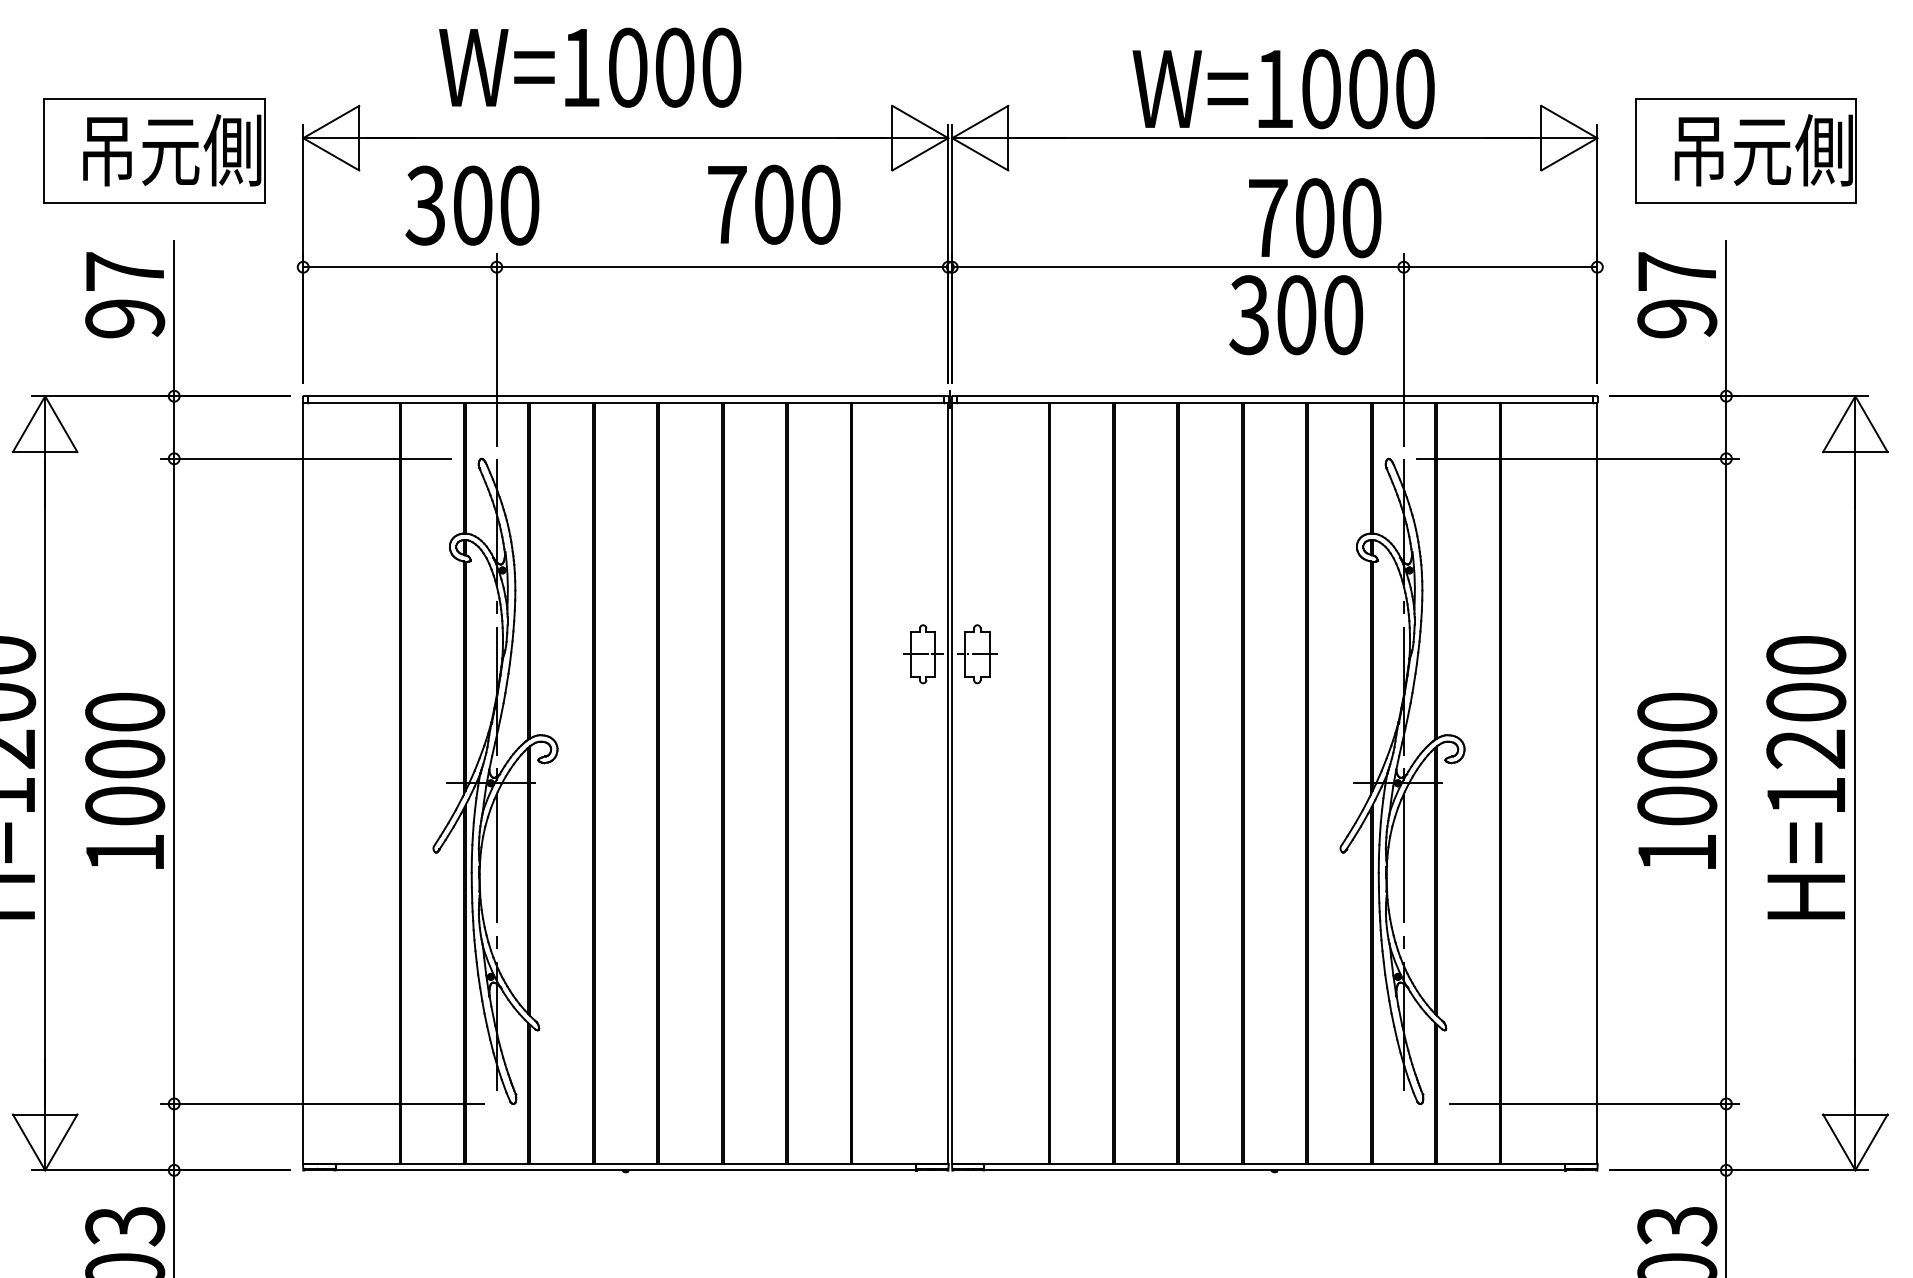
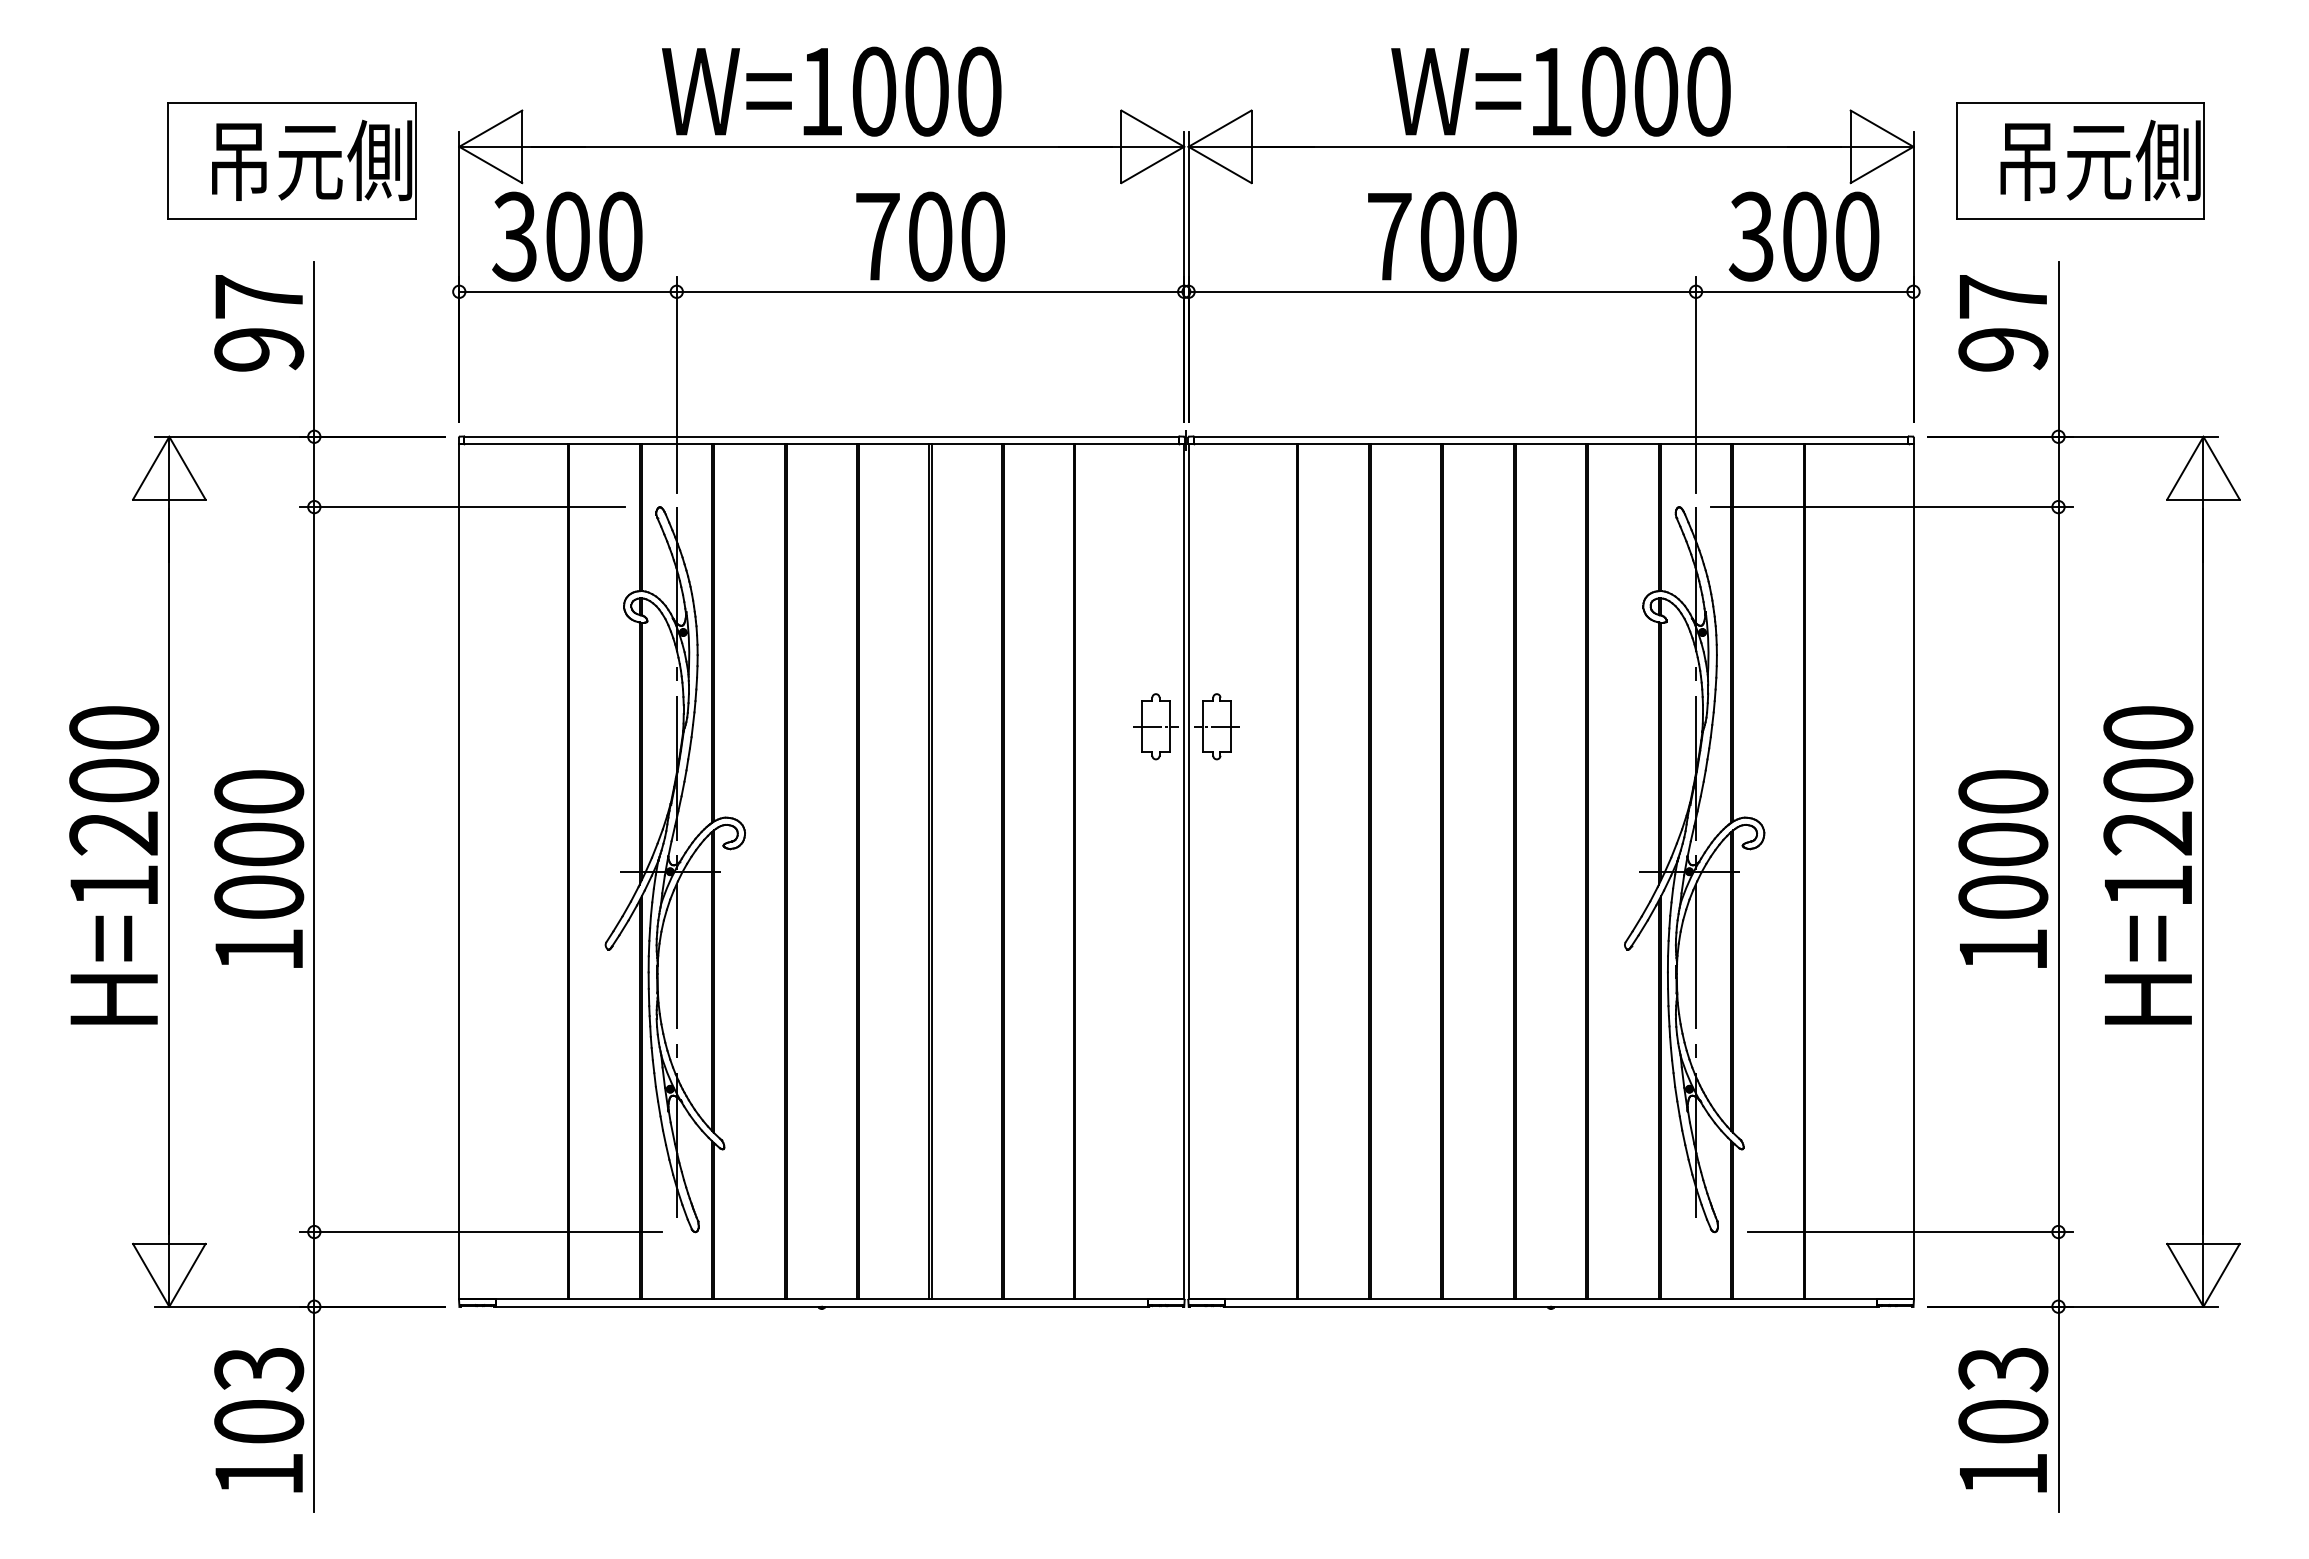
text: (589, 67) -> (831, 91), moved
text: (774, 204) -> (930, 236), moved
text: (472, 205) -> (567, 236), moved
text: (1315, 217) -> (1442, 236), moved
text: (1295, 314) -> (1803, 236), moved

